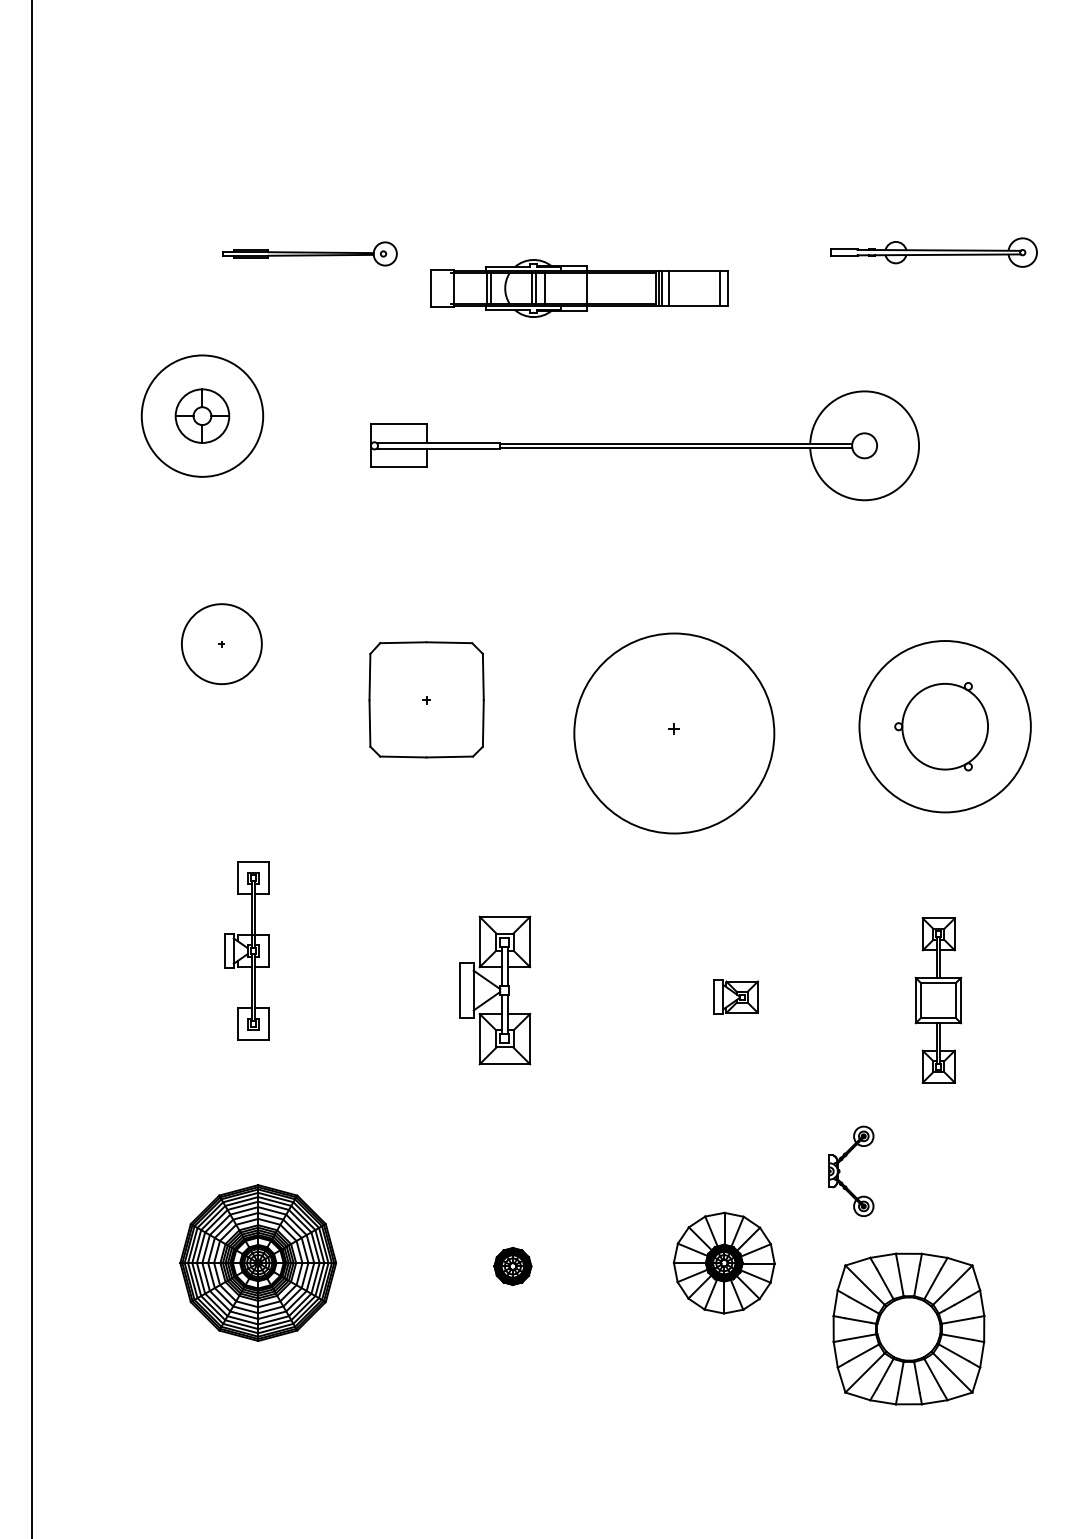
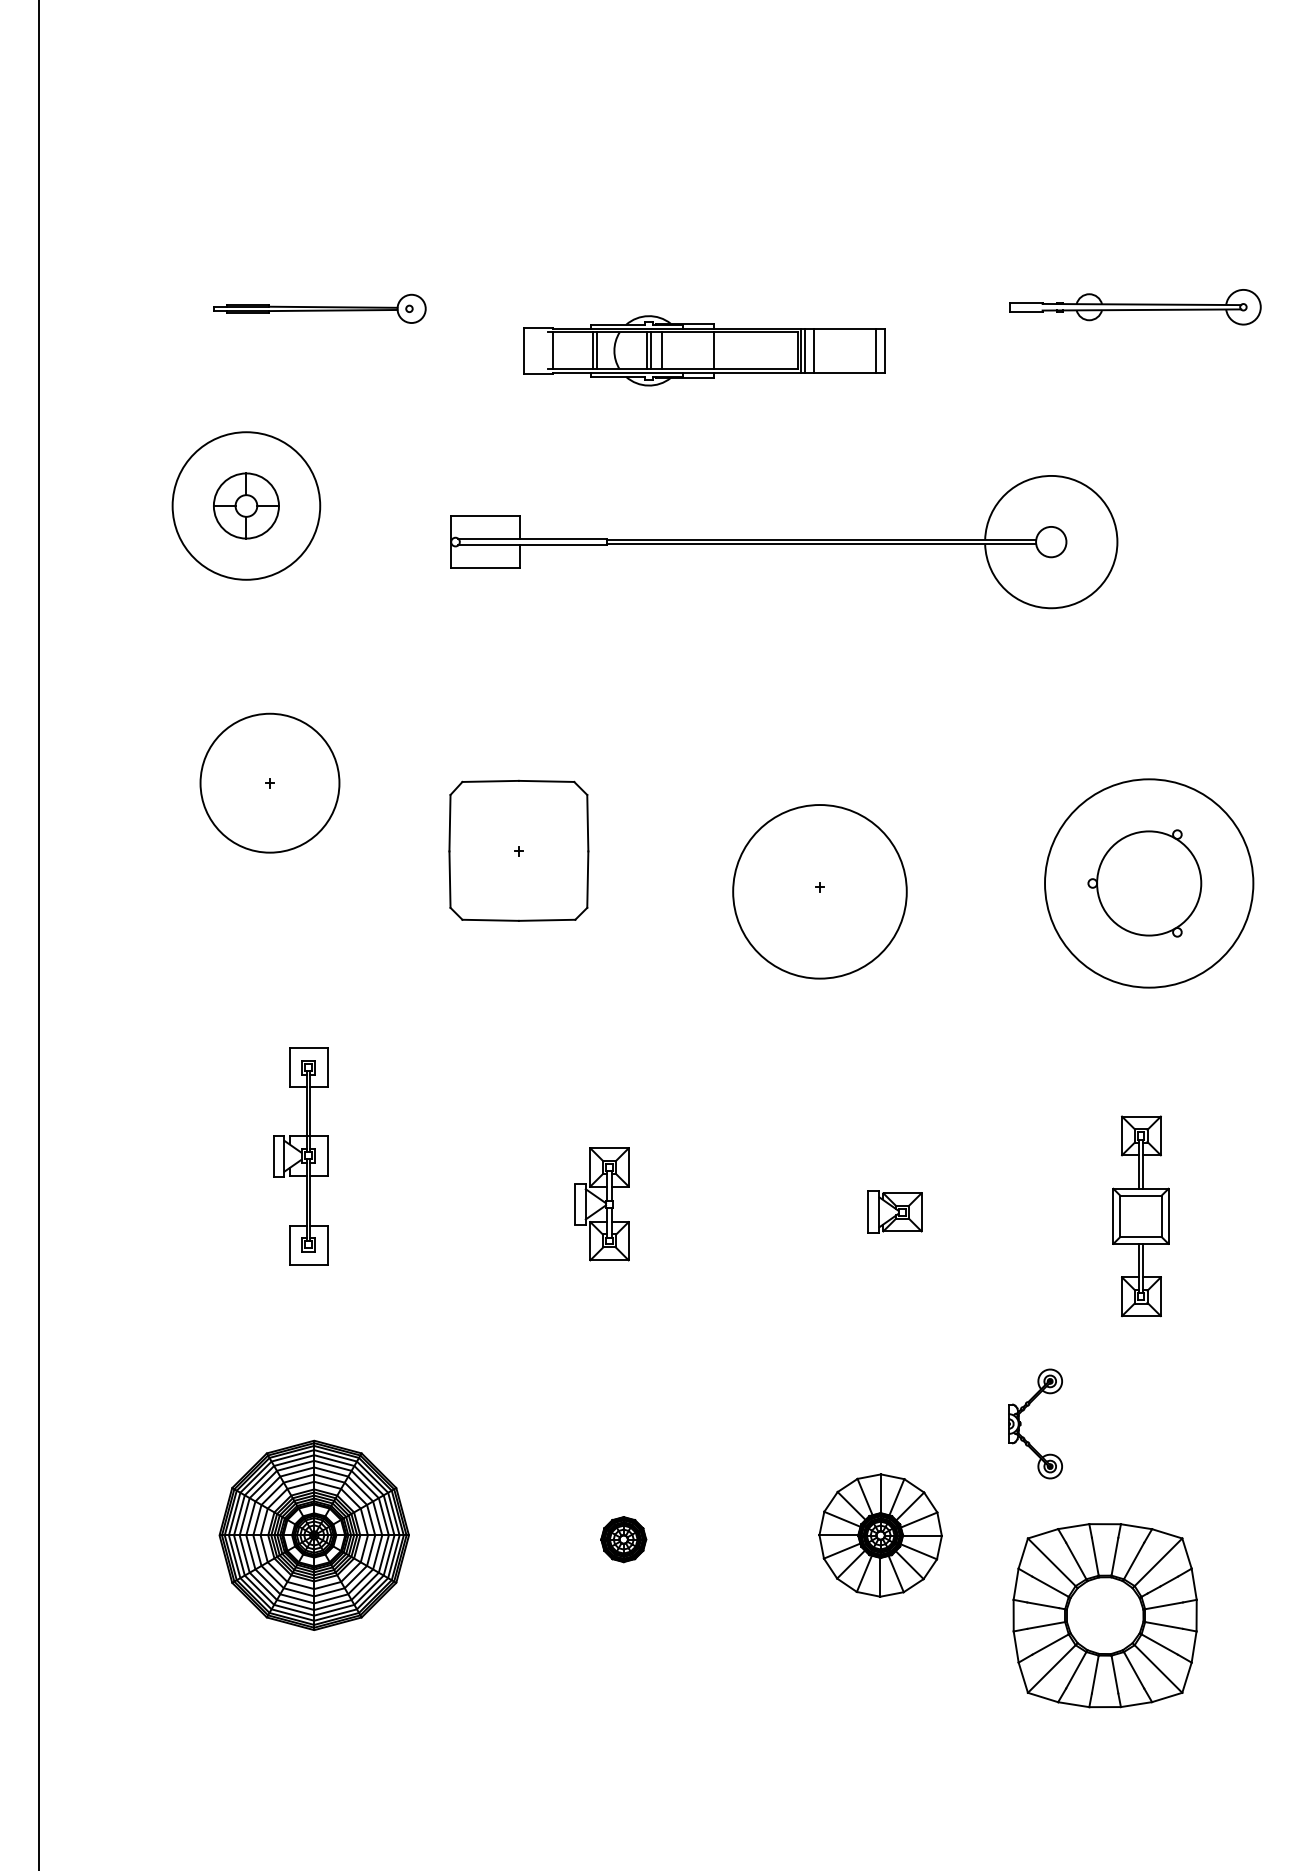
part: (309, 253) -> (319, 308), moved
part: (221, 643) -> (269, 782), size x1.43
part: (673, 733) -> (819, 891), size x0.71
part: (494, 990) -> (601, 1204), size x0.62

